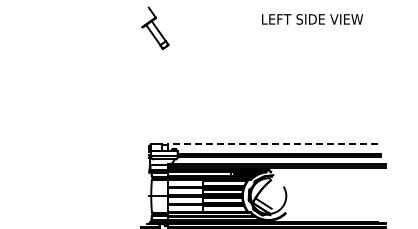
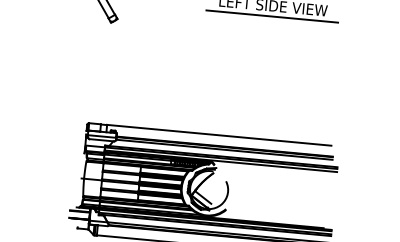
line: (312, 29) -> (272, 16), added
line: (272, 144) -> (218, 135), dashed -> solid

